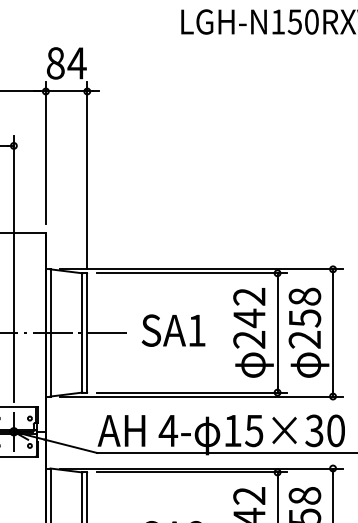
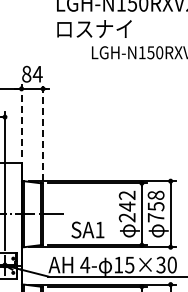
line: (45, 152) -> (21, 120), solid -> dashed
line: (88, 175) -> (43, 132), solid -> dashed
text: (172, 329) -> (87, 229), moved
text: (303, 339) -> (155, 217), 258 -> 758

